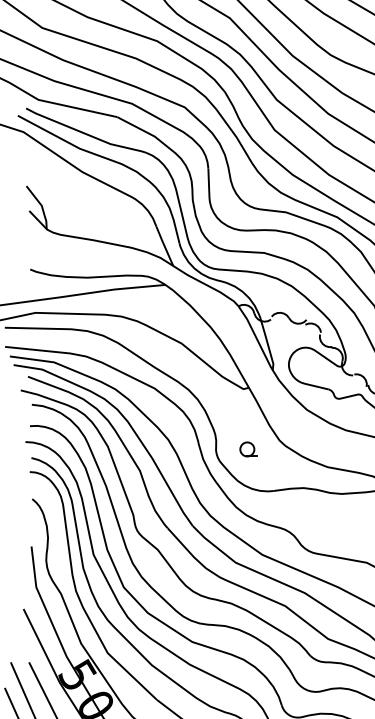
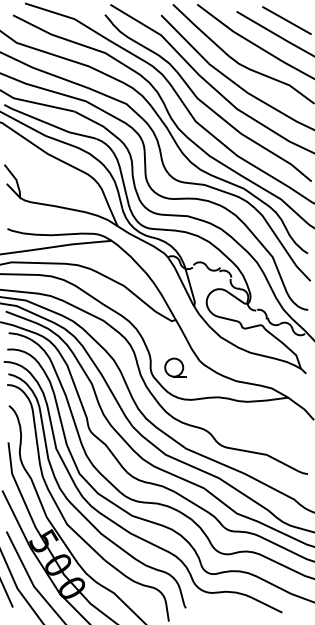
part: (248, 449) -> (175, 367), size x1.67

